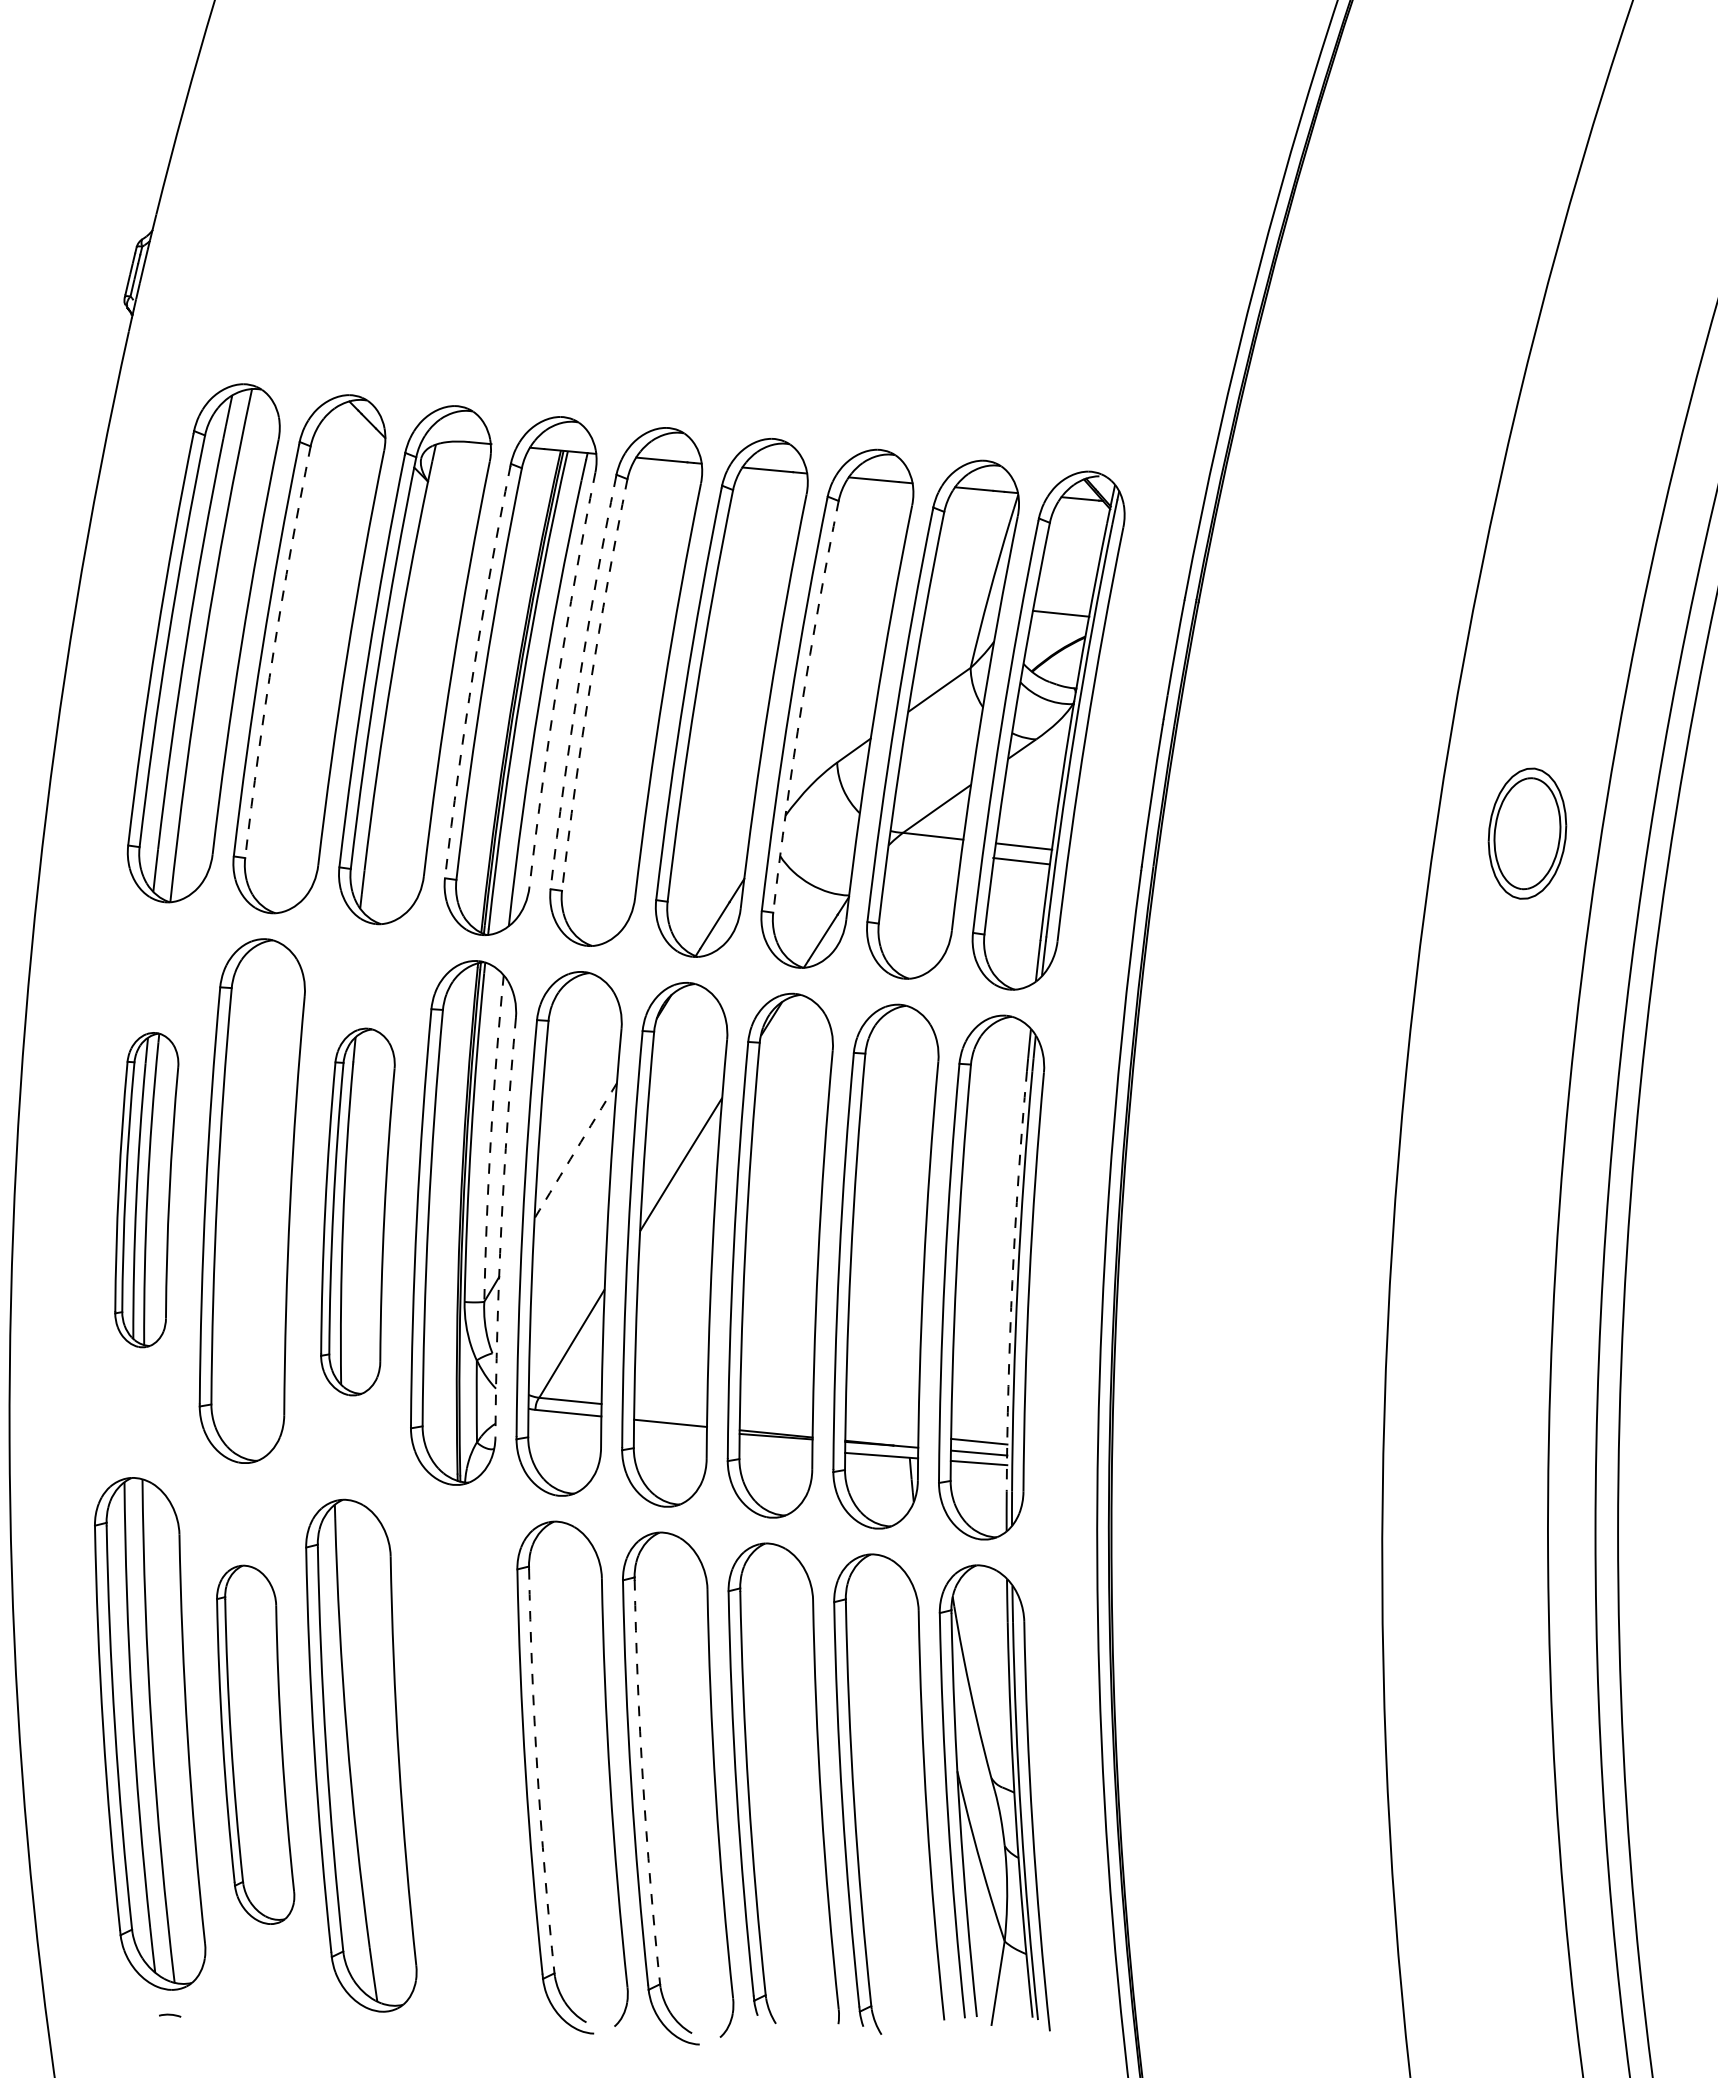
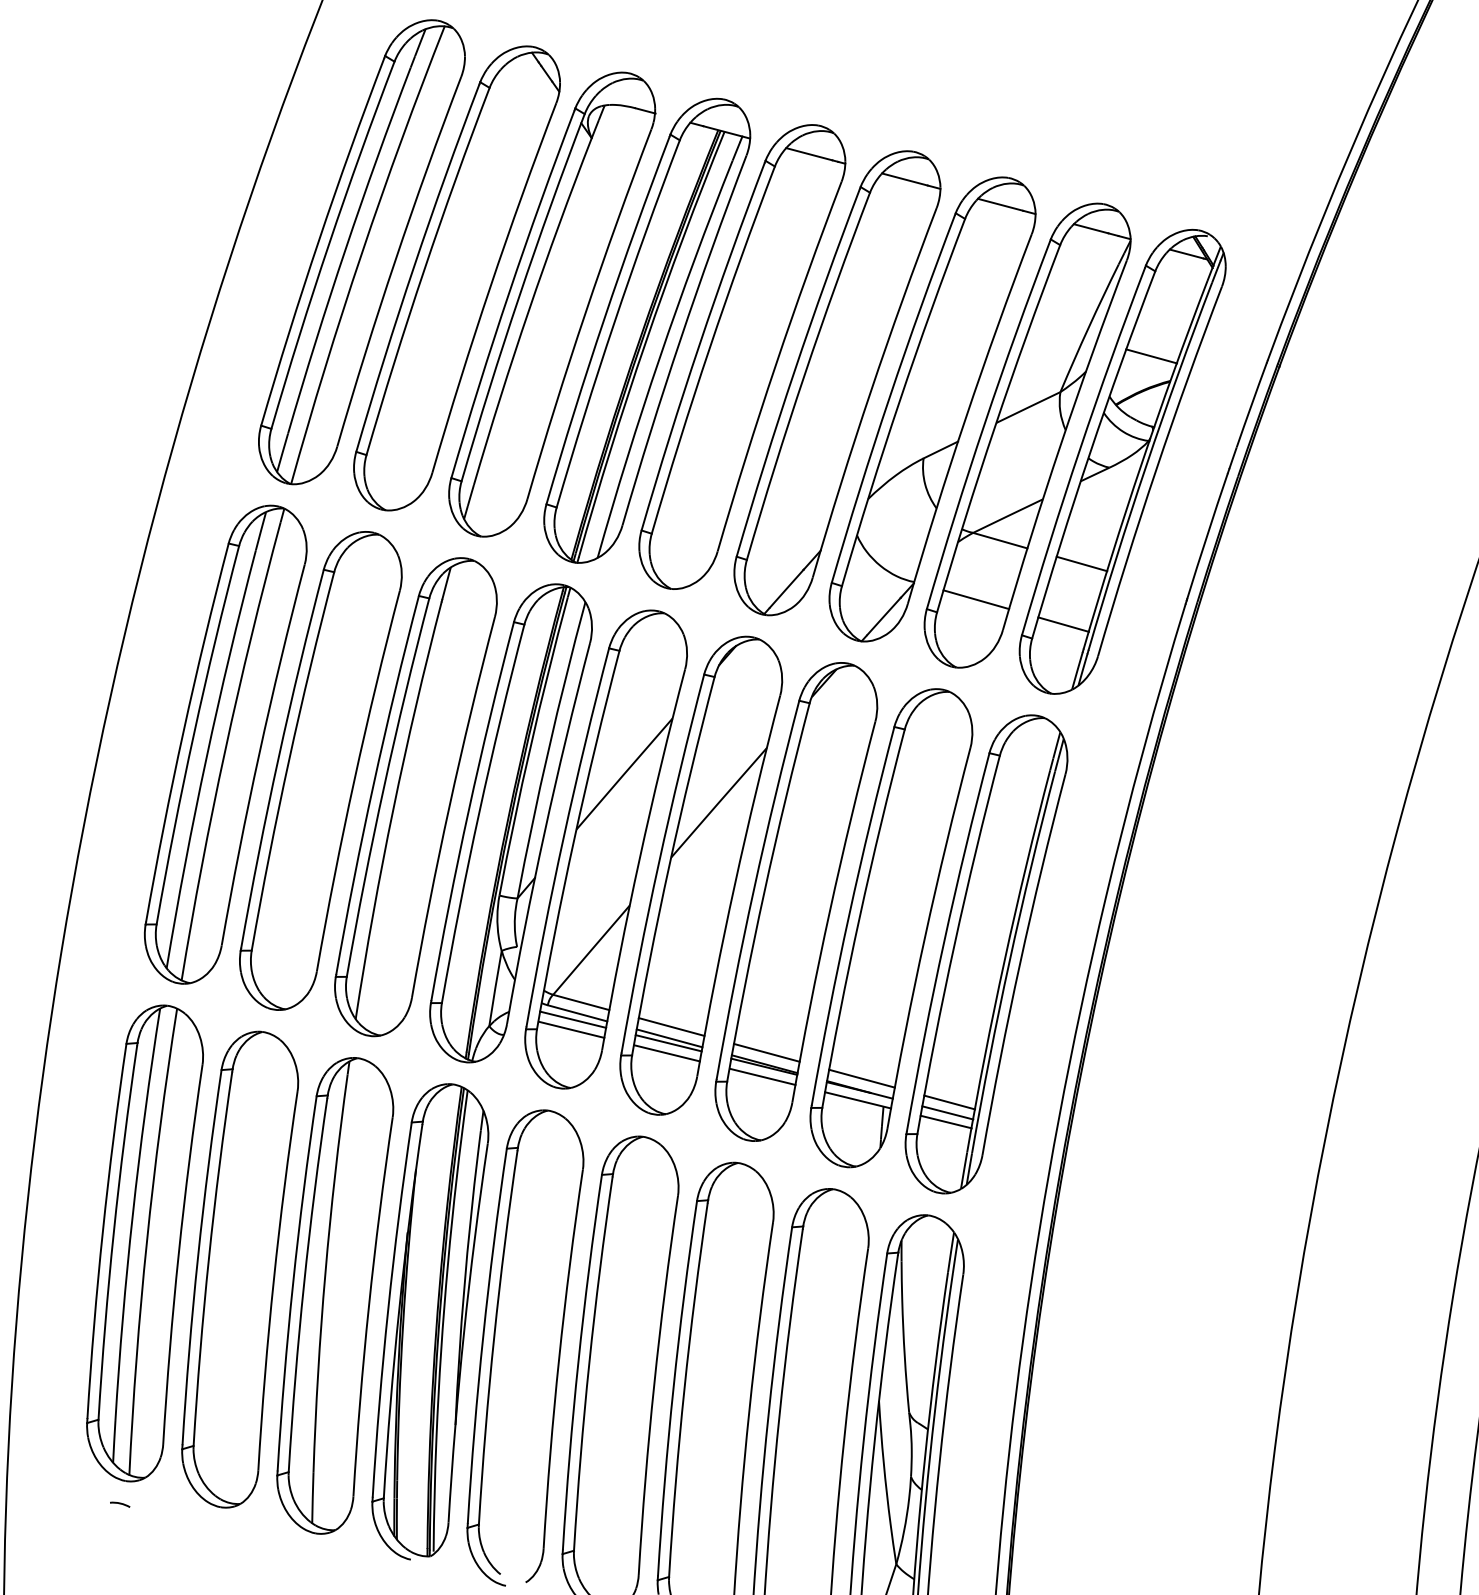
arc: (273, 651) -> (424, 270), dashed -> solid
arc: (473, 671) -> (604, 319), dashed -> solid
arc: (558, 679) -> (680, 339), dashed -> solid
arc: (579, 682) -> (699, 345), dashed -> solid
arc: (590, 684) -> (709, 349), dashed -> solid
arc: (801, 706) -> (899, 401), dashed -> solid
line: (1021, 861) -> (1063, 624), moved
line: (917, 903) -> (975, 599), added
arc: (490, 1138) -> (548, 749), dashed -> solid
arc: (575, 1150) -> (624, 773), dashed -> solid
part: (146, 1189) -> (225, 743), size x1.67
part: (357, 1211) -> (415, 796), size x1.43
arc: (501, 1227) -> (544, 832), dashed -> solid
arc: (1012, 1281) -> (1004, 960), dashed -> solid
line: (670, 1410) -> (671, 1026), added
line: (564, 1420) -> (572, 1019), added
line: (775, 1421) -> (766, 1052), added
line: (670, 1428) -> (668, 1043), added
line: (564, 1431) -> (571, 1029), added
line: (881, 1431) -> (861, 1078), added
line: (670, 1439) -> (667, 1053), added
line: (776, 1447) -> (762, 1076), added
part: (255, 1744) -> (240, 1268), size x1.43
part: (466, 1766) -> (429, 1321), added
arc: (537, 1771) -> (494, 1336), dashed -> solid
arc: (643, 1782) -> (589, 1363), dashed -> solid

